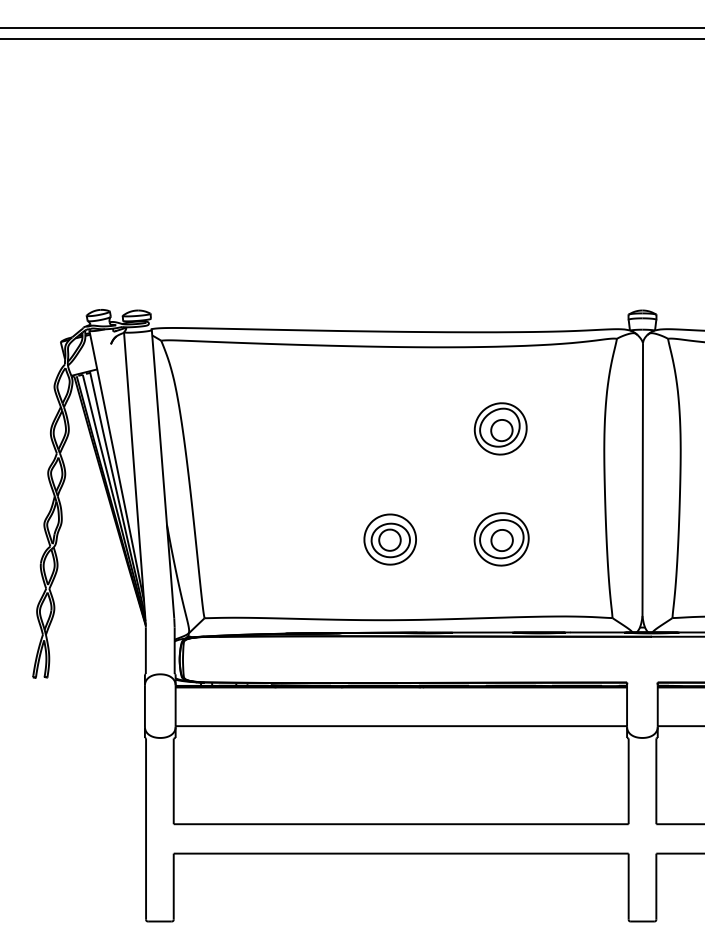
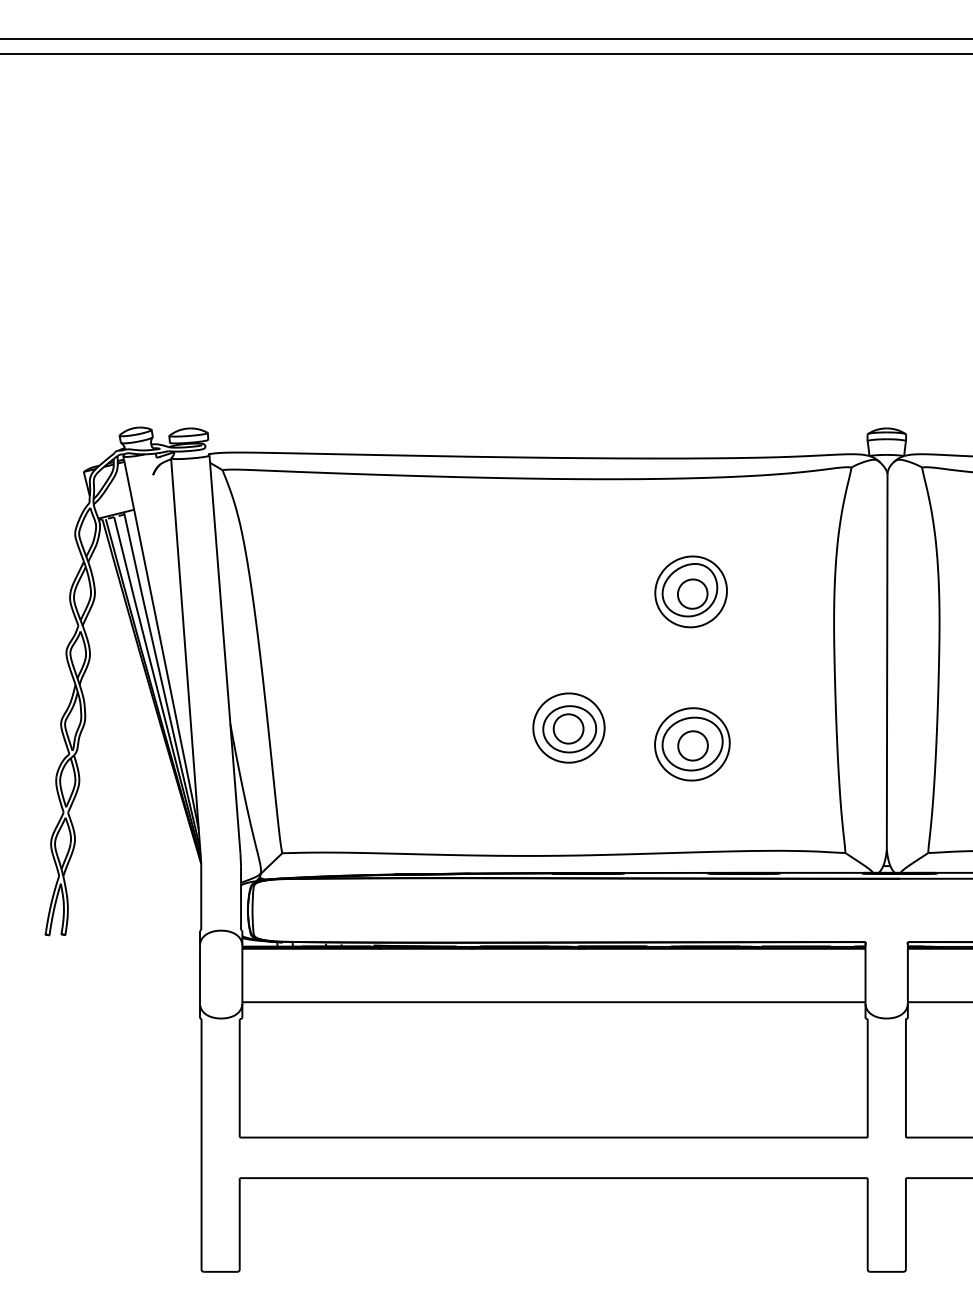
part: (389, 539) -> (567, 727), moved

